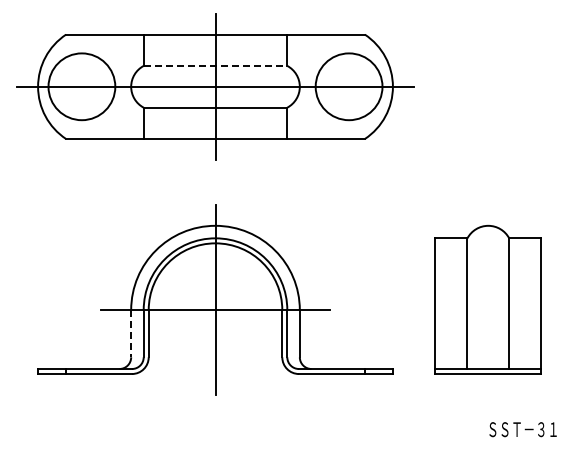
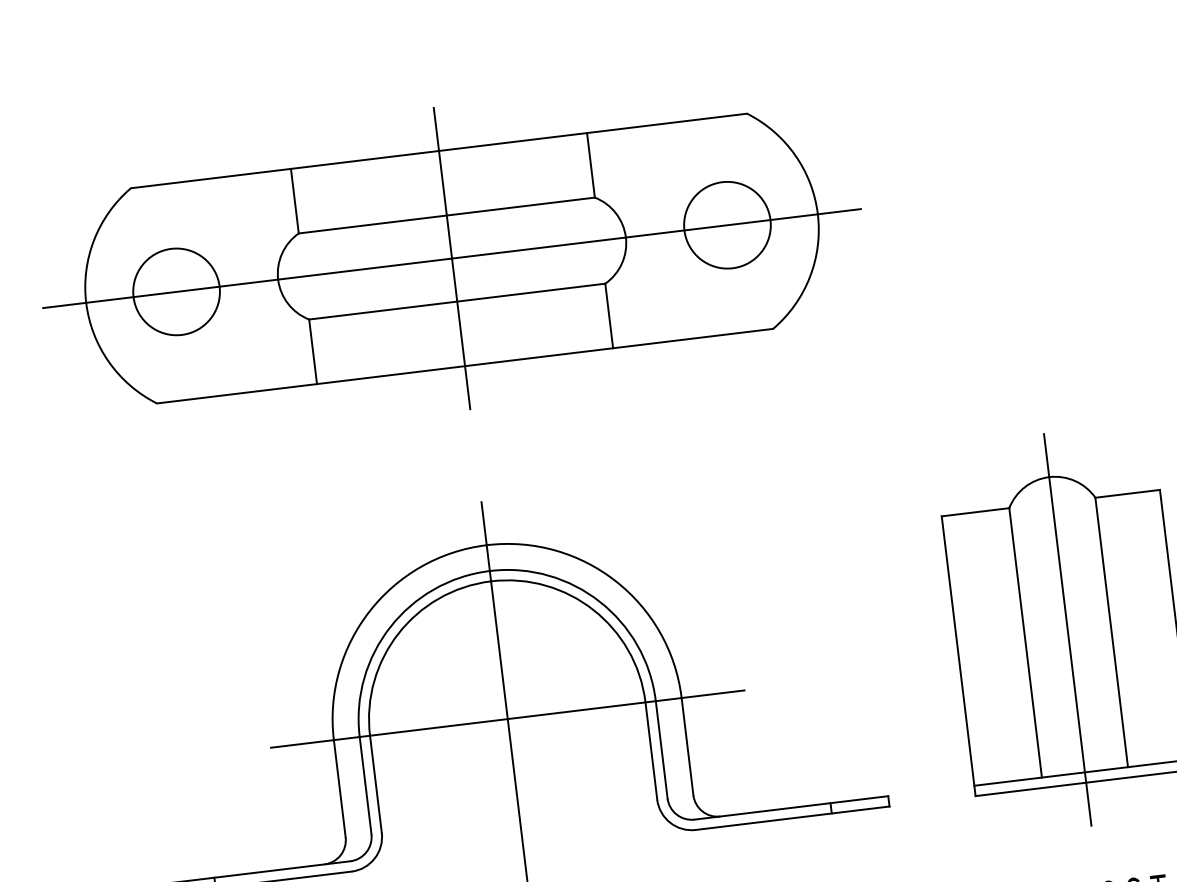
line: (215, 65) -> (446, 214), dashed -> solid
circle: (81, 86) -> (175, 291), size x0.62
circle: (348, 86) -> (726, 224), size x0.62
line: (488, 299) -> (1067, 629), added
line: (131, 333) -> (340, 788), dashed -> solid

